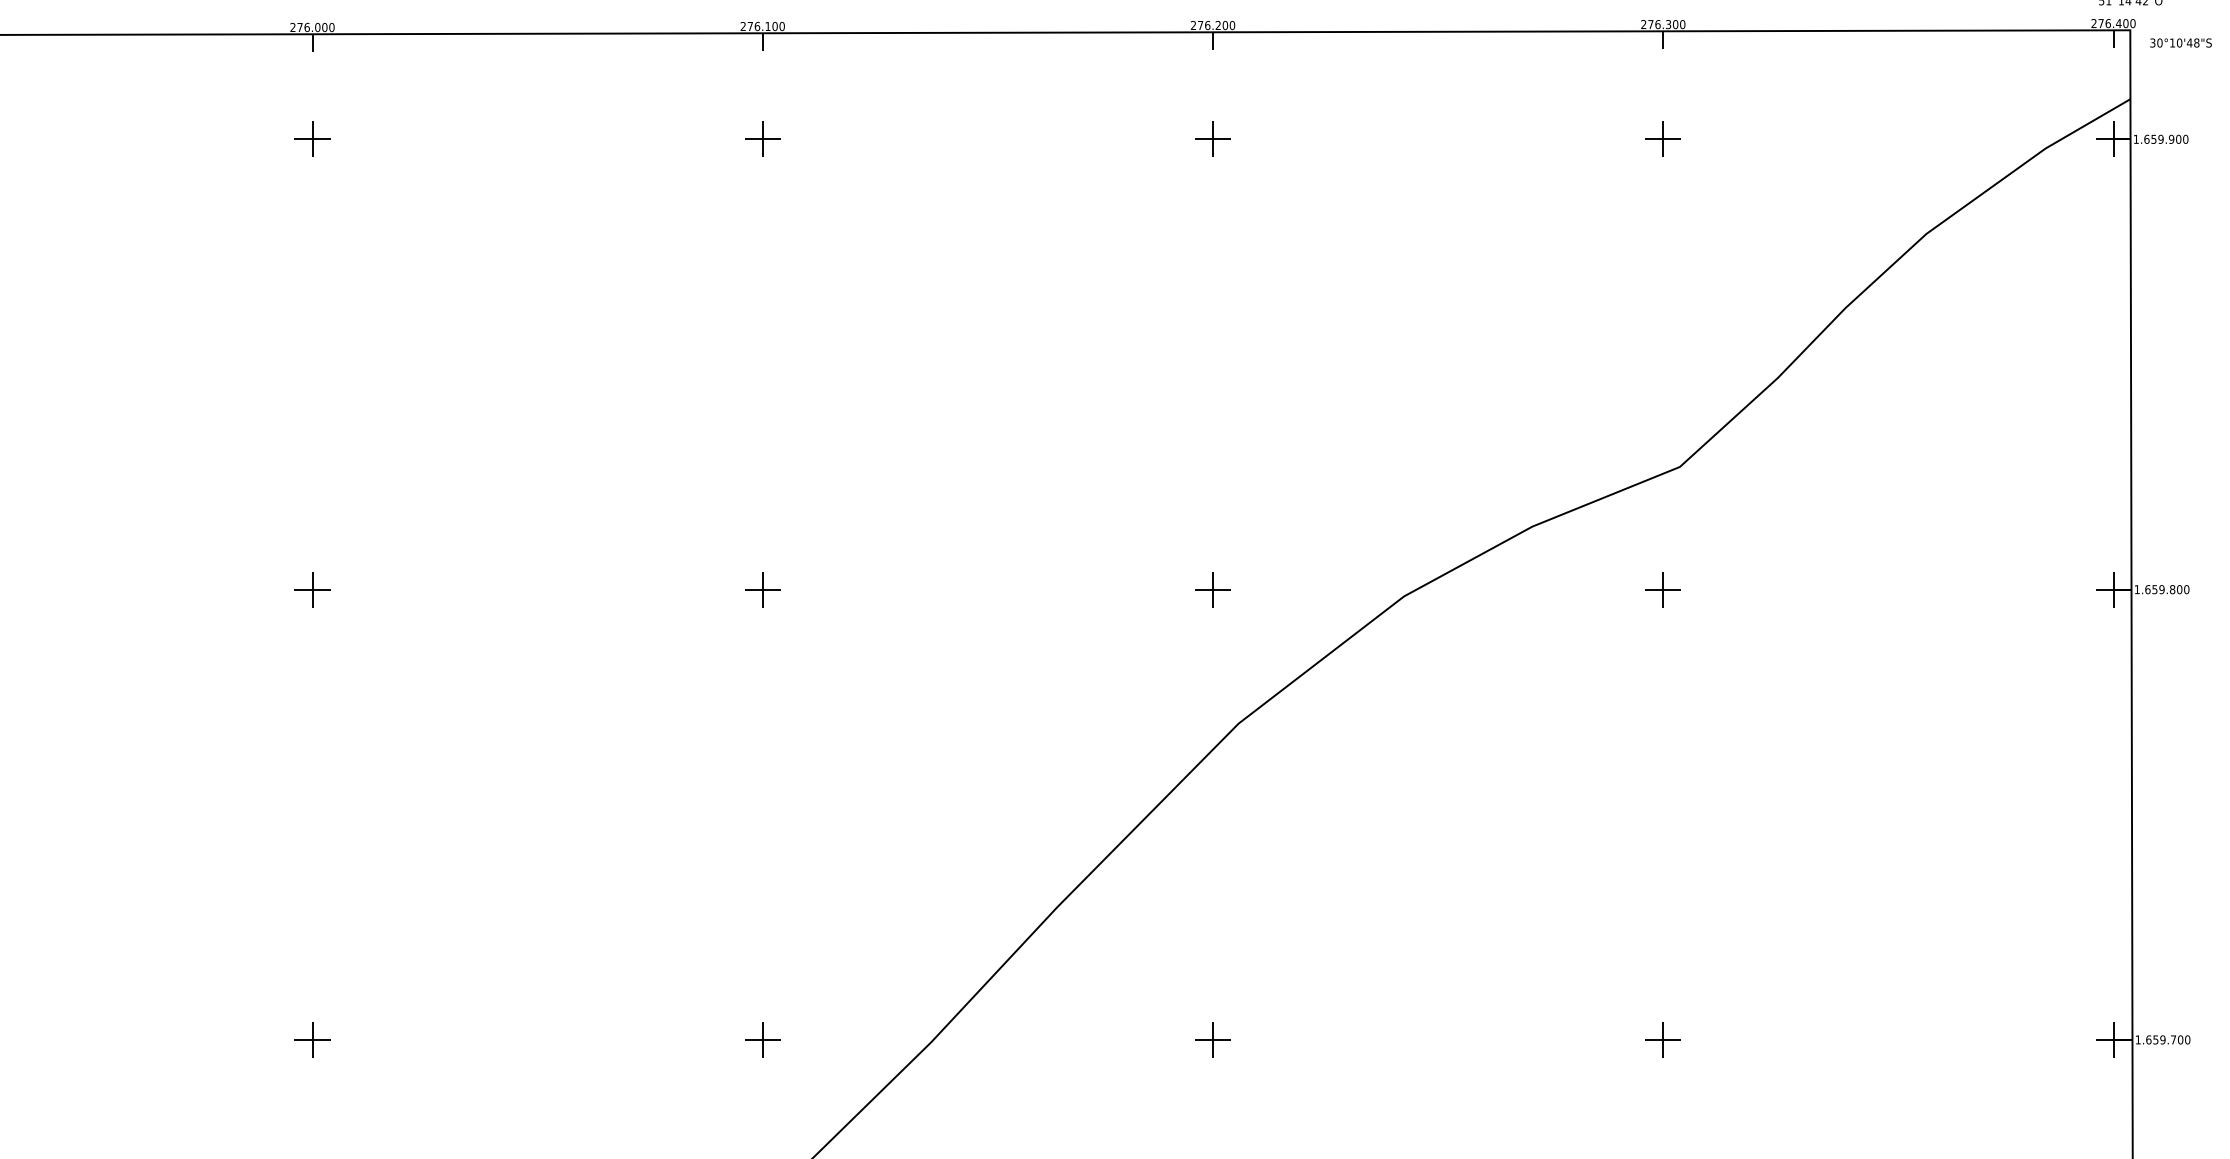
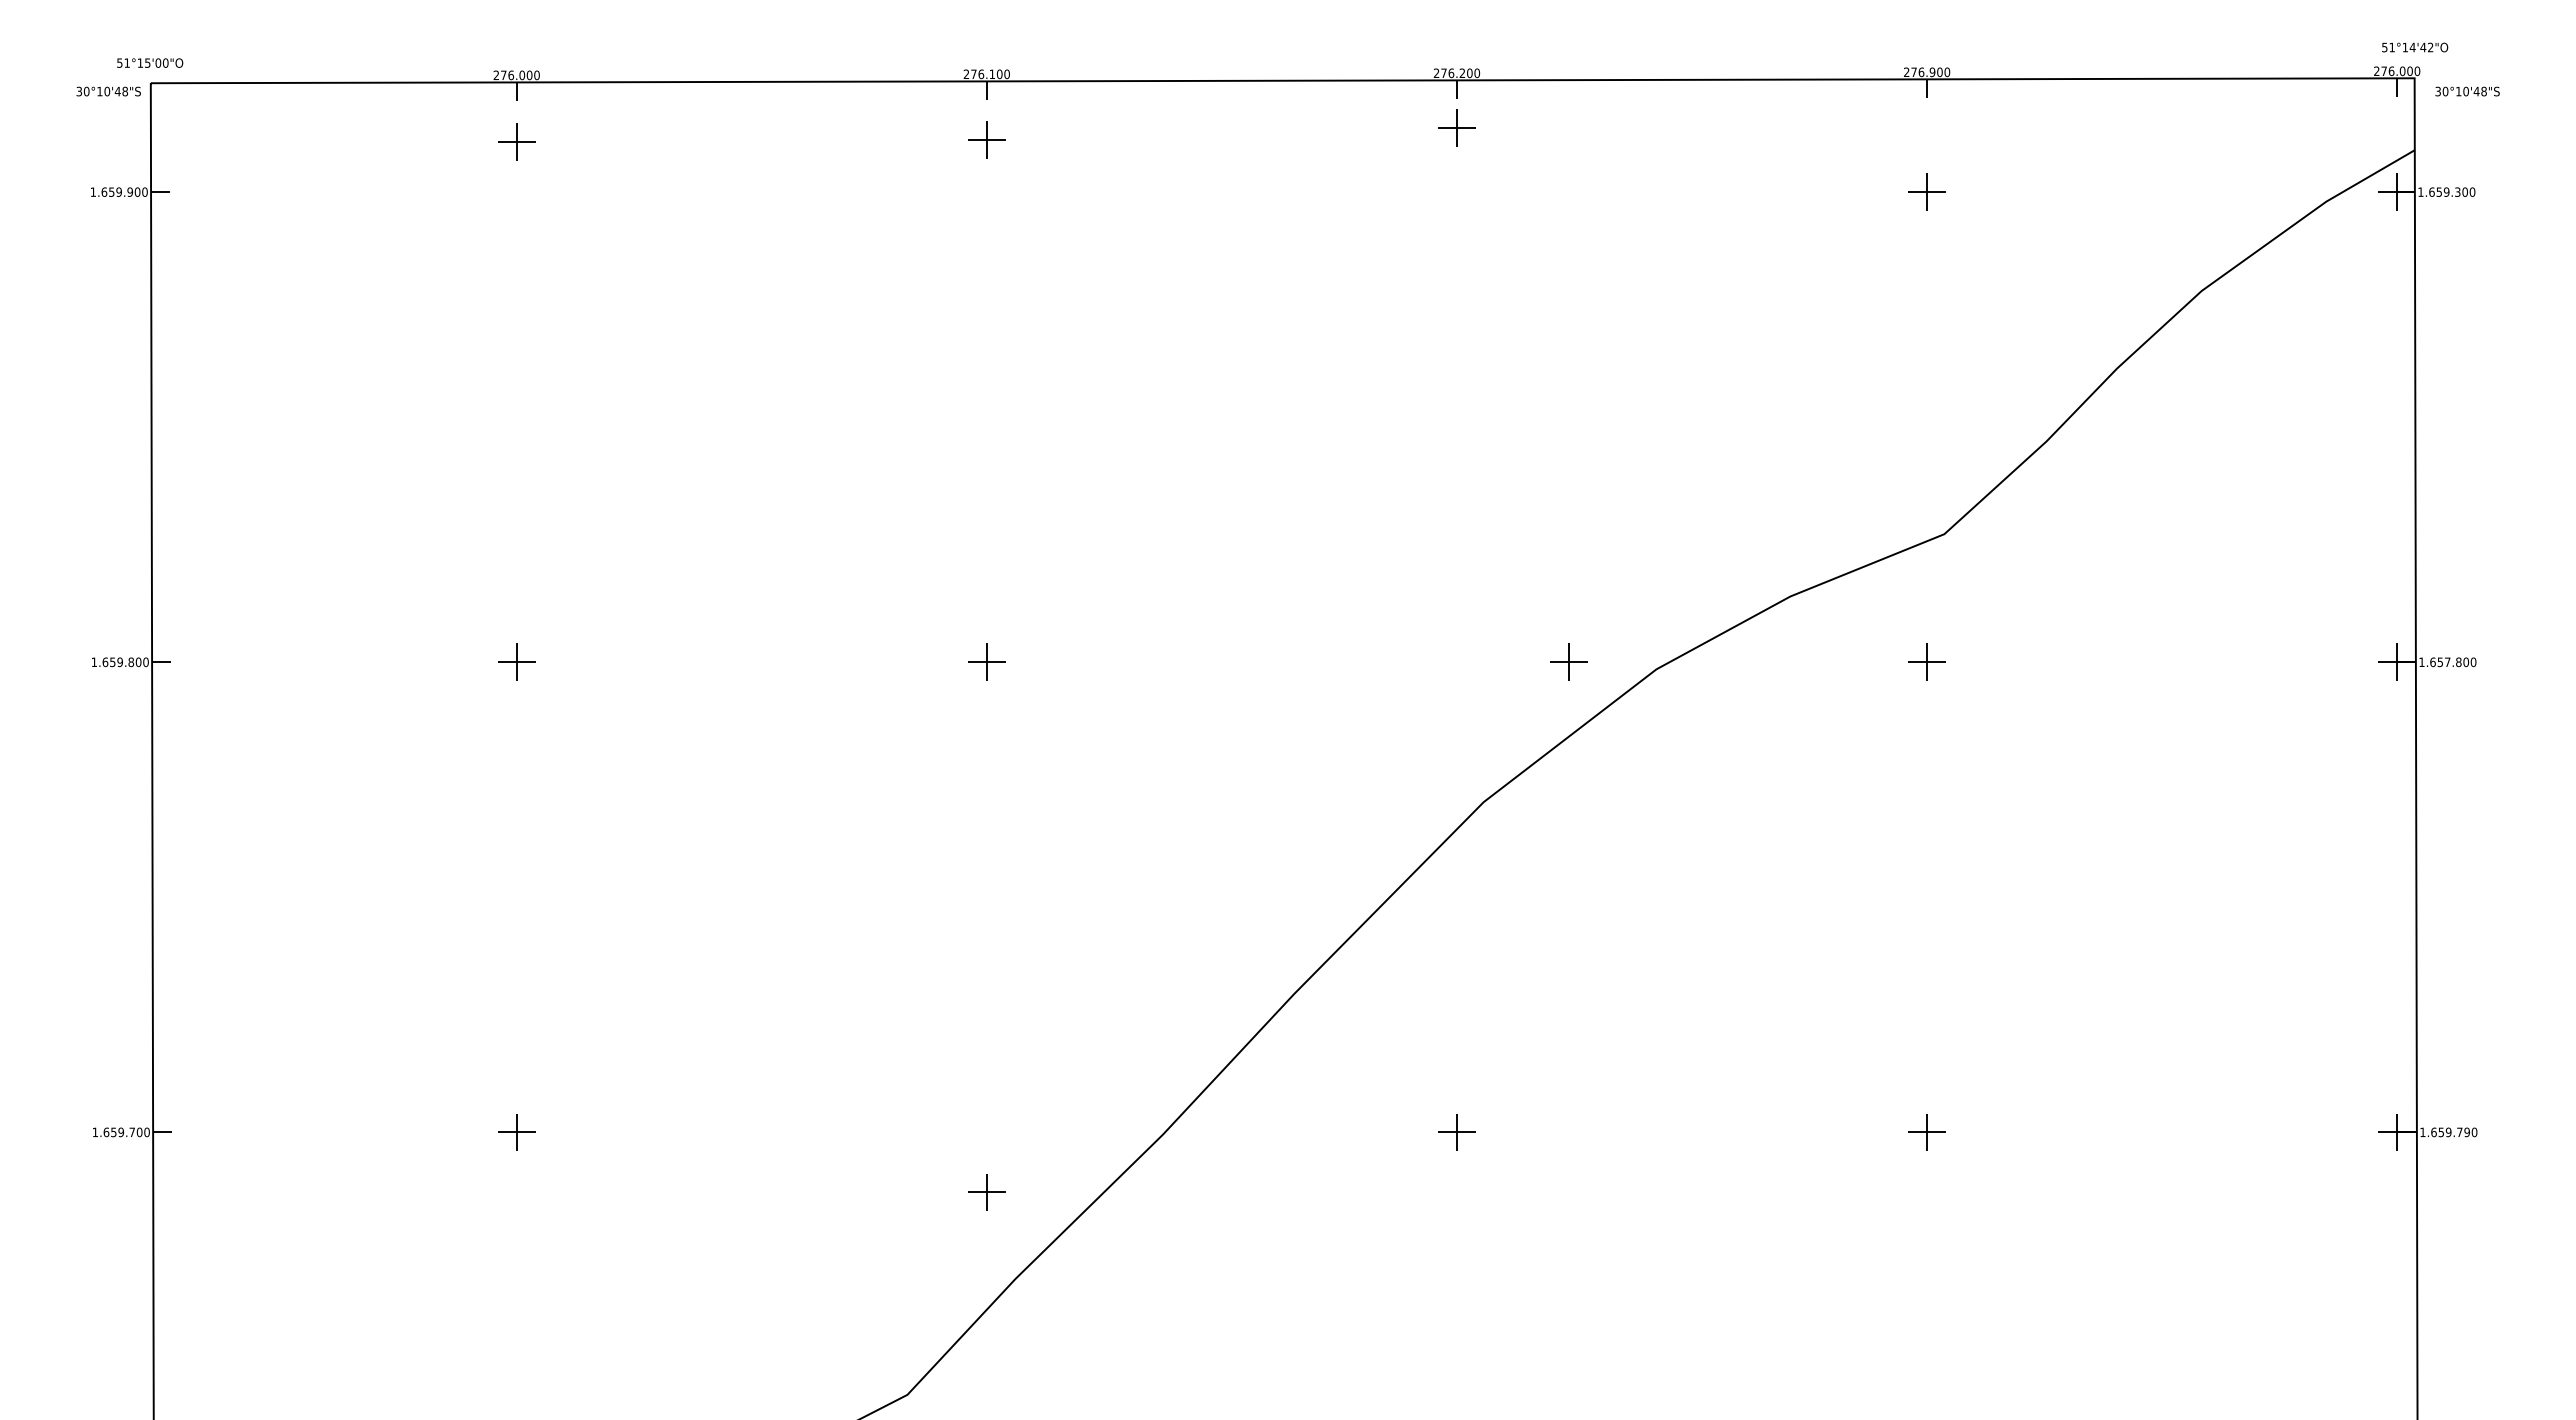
text: (1668, 23) -> (1932, 71), 276.300 -> 276.900
text: (2118, 23) -> (2402, 71), 276.400 -> 276.000
part: (312, 138) -> (516, 141), moved
part: (762, 138) -> (986, 139), moved
part: (1212, 138) -> (1456, 127), moved
text: (2171, 138) -> (2457, 191), 1.659.900 -> 1.659.300
part: (1212, 588) -> (1568, 661), moved
text: (2161, 589) -> (2447, 662), 1.659.800 -> 1.657.800
part: (762, 1040) -> (986, 1192), moved
text: (2179, 1040) -> (2466, 1132), 1.659.700 -> 1.659.790

